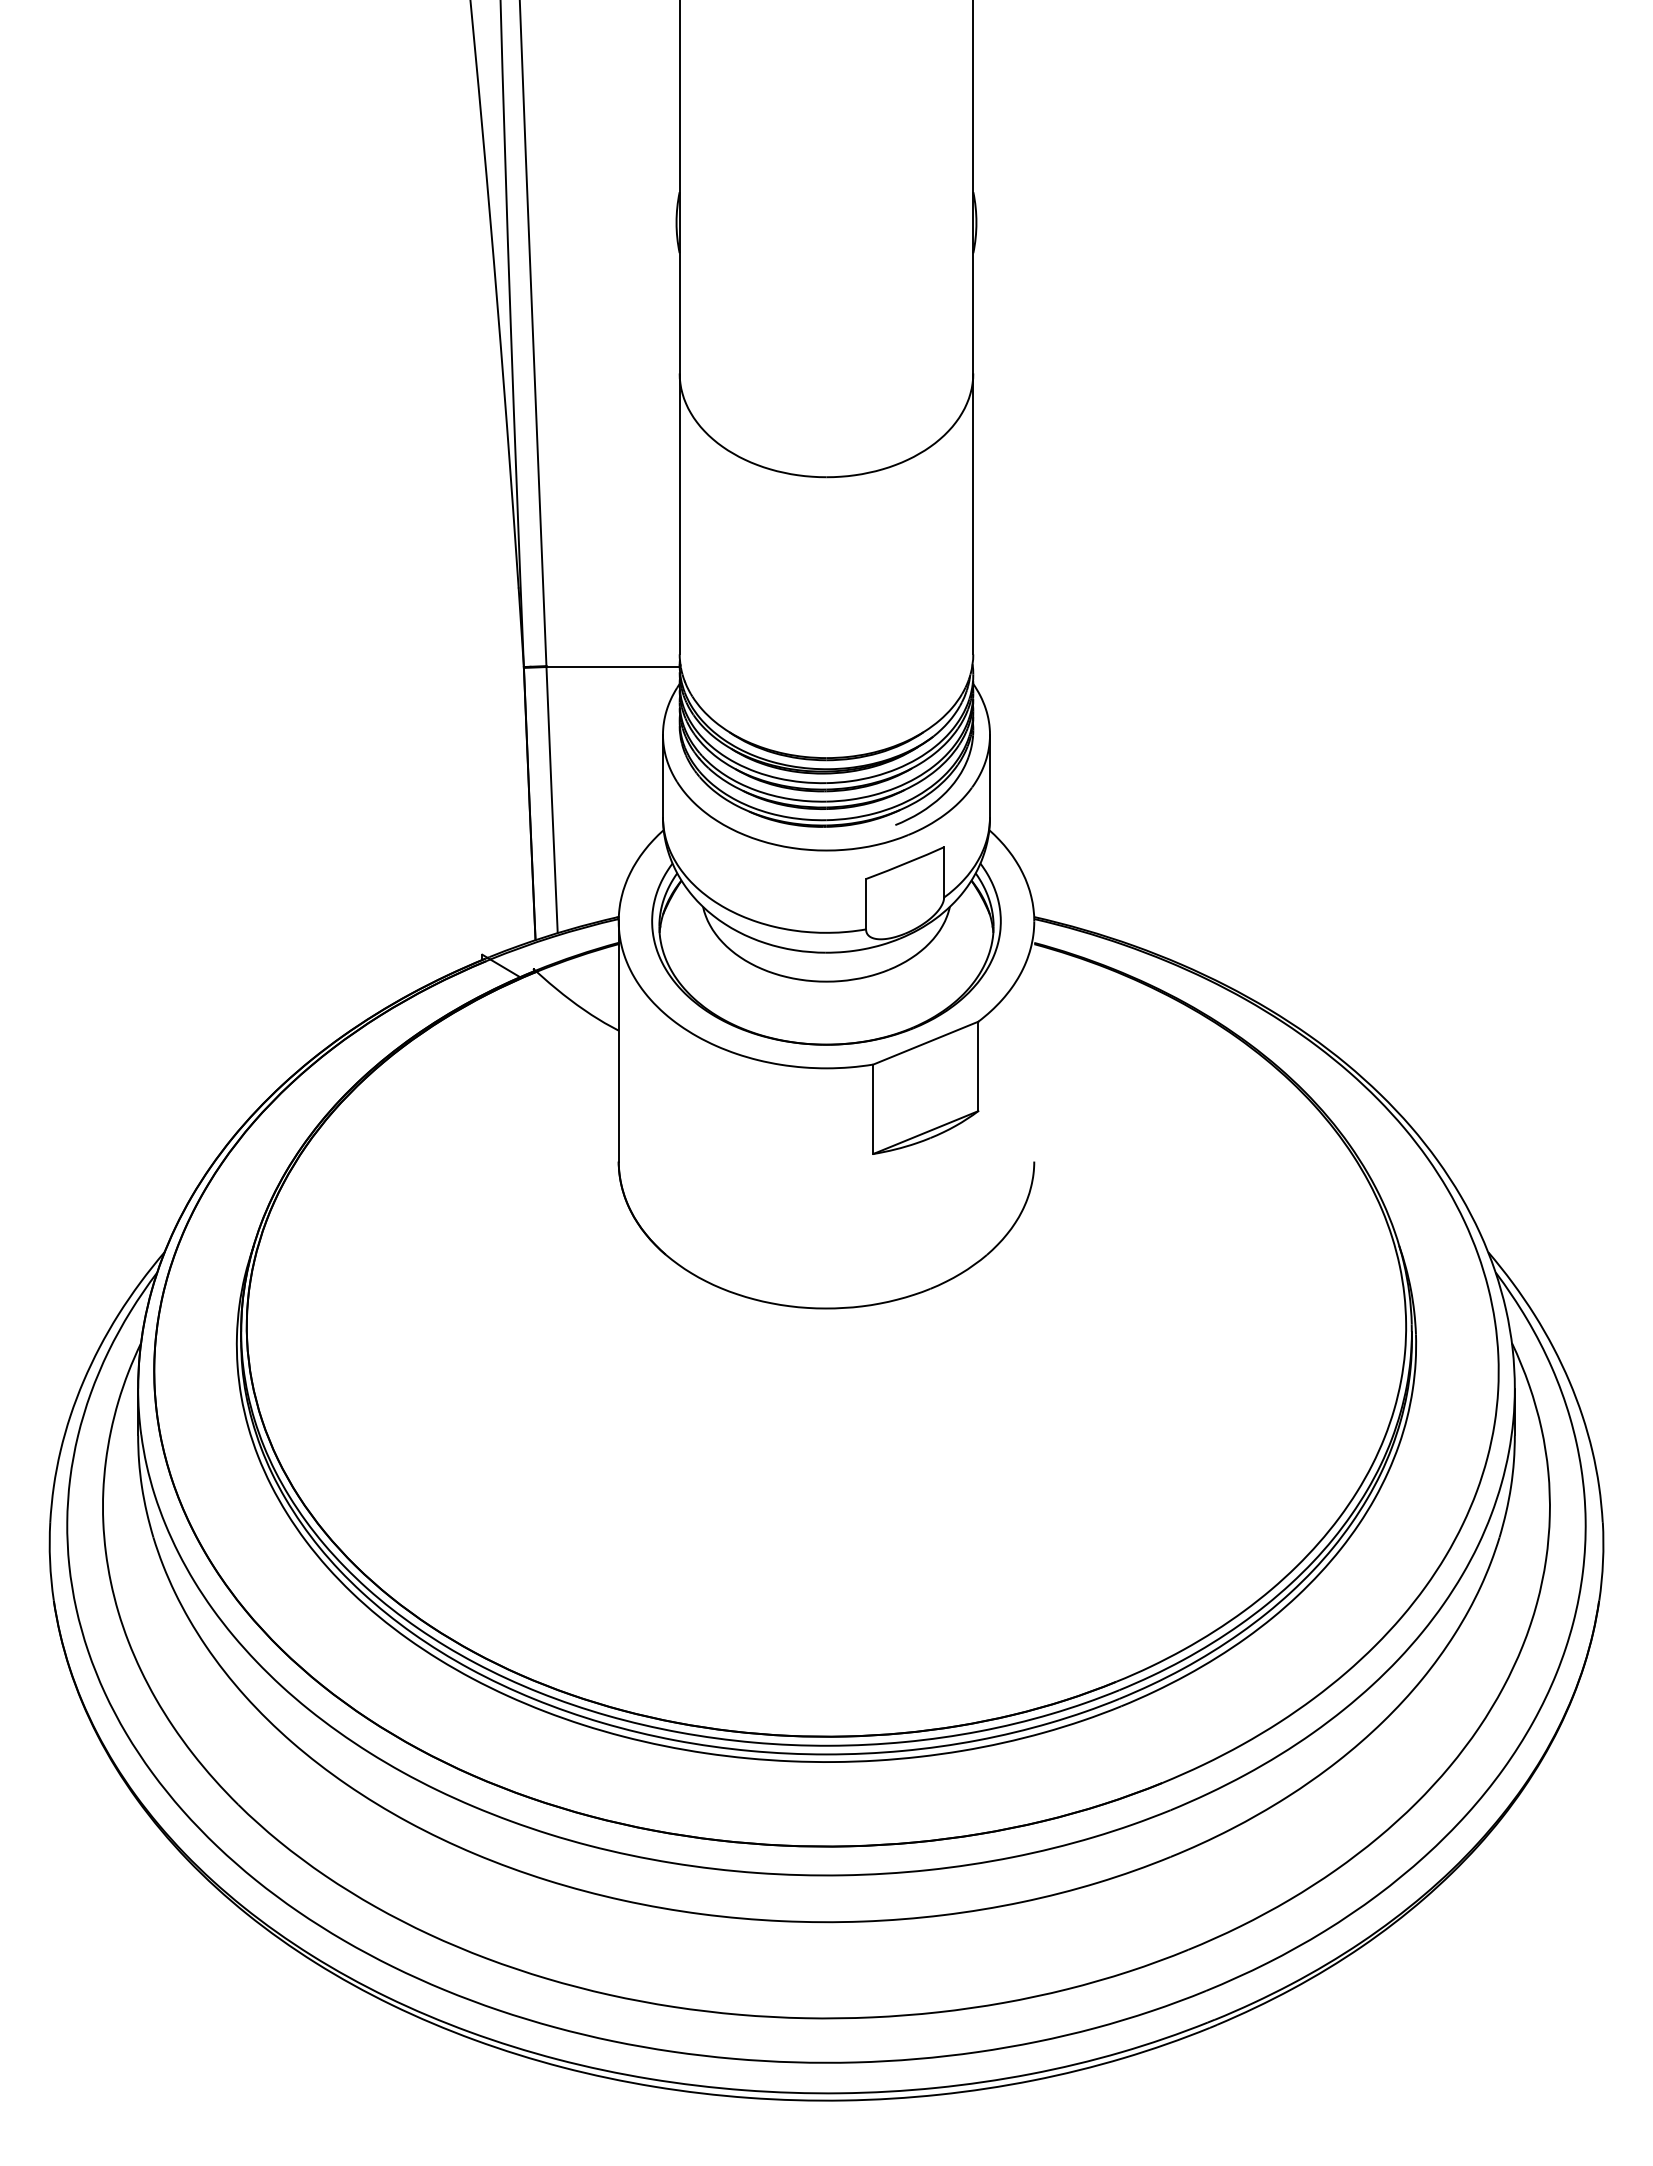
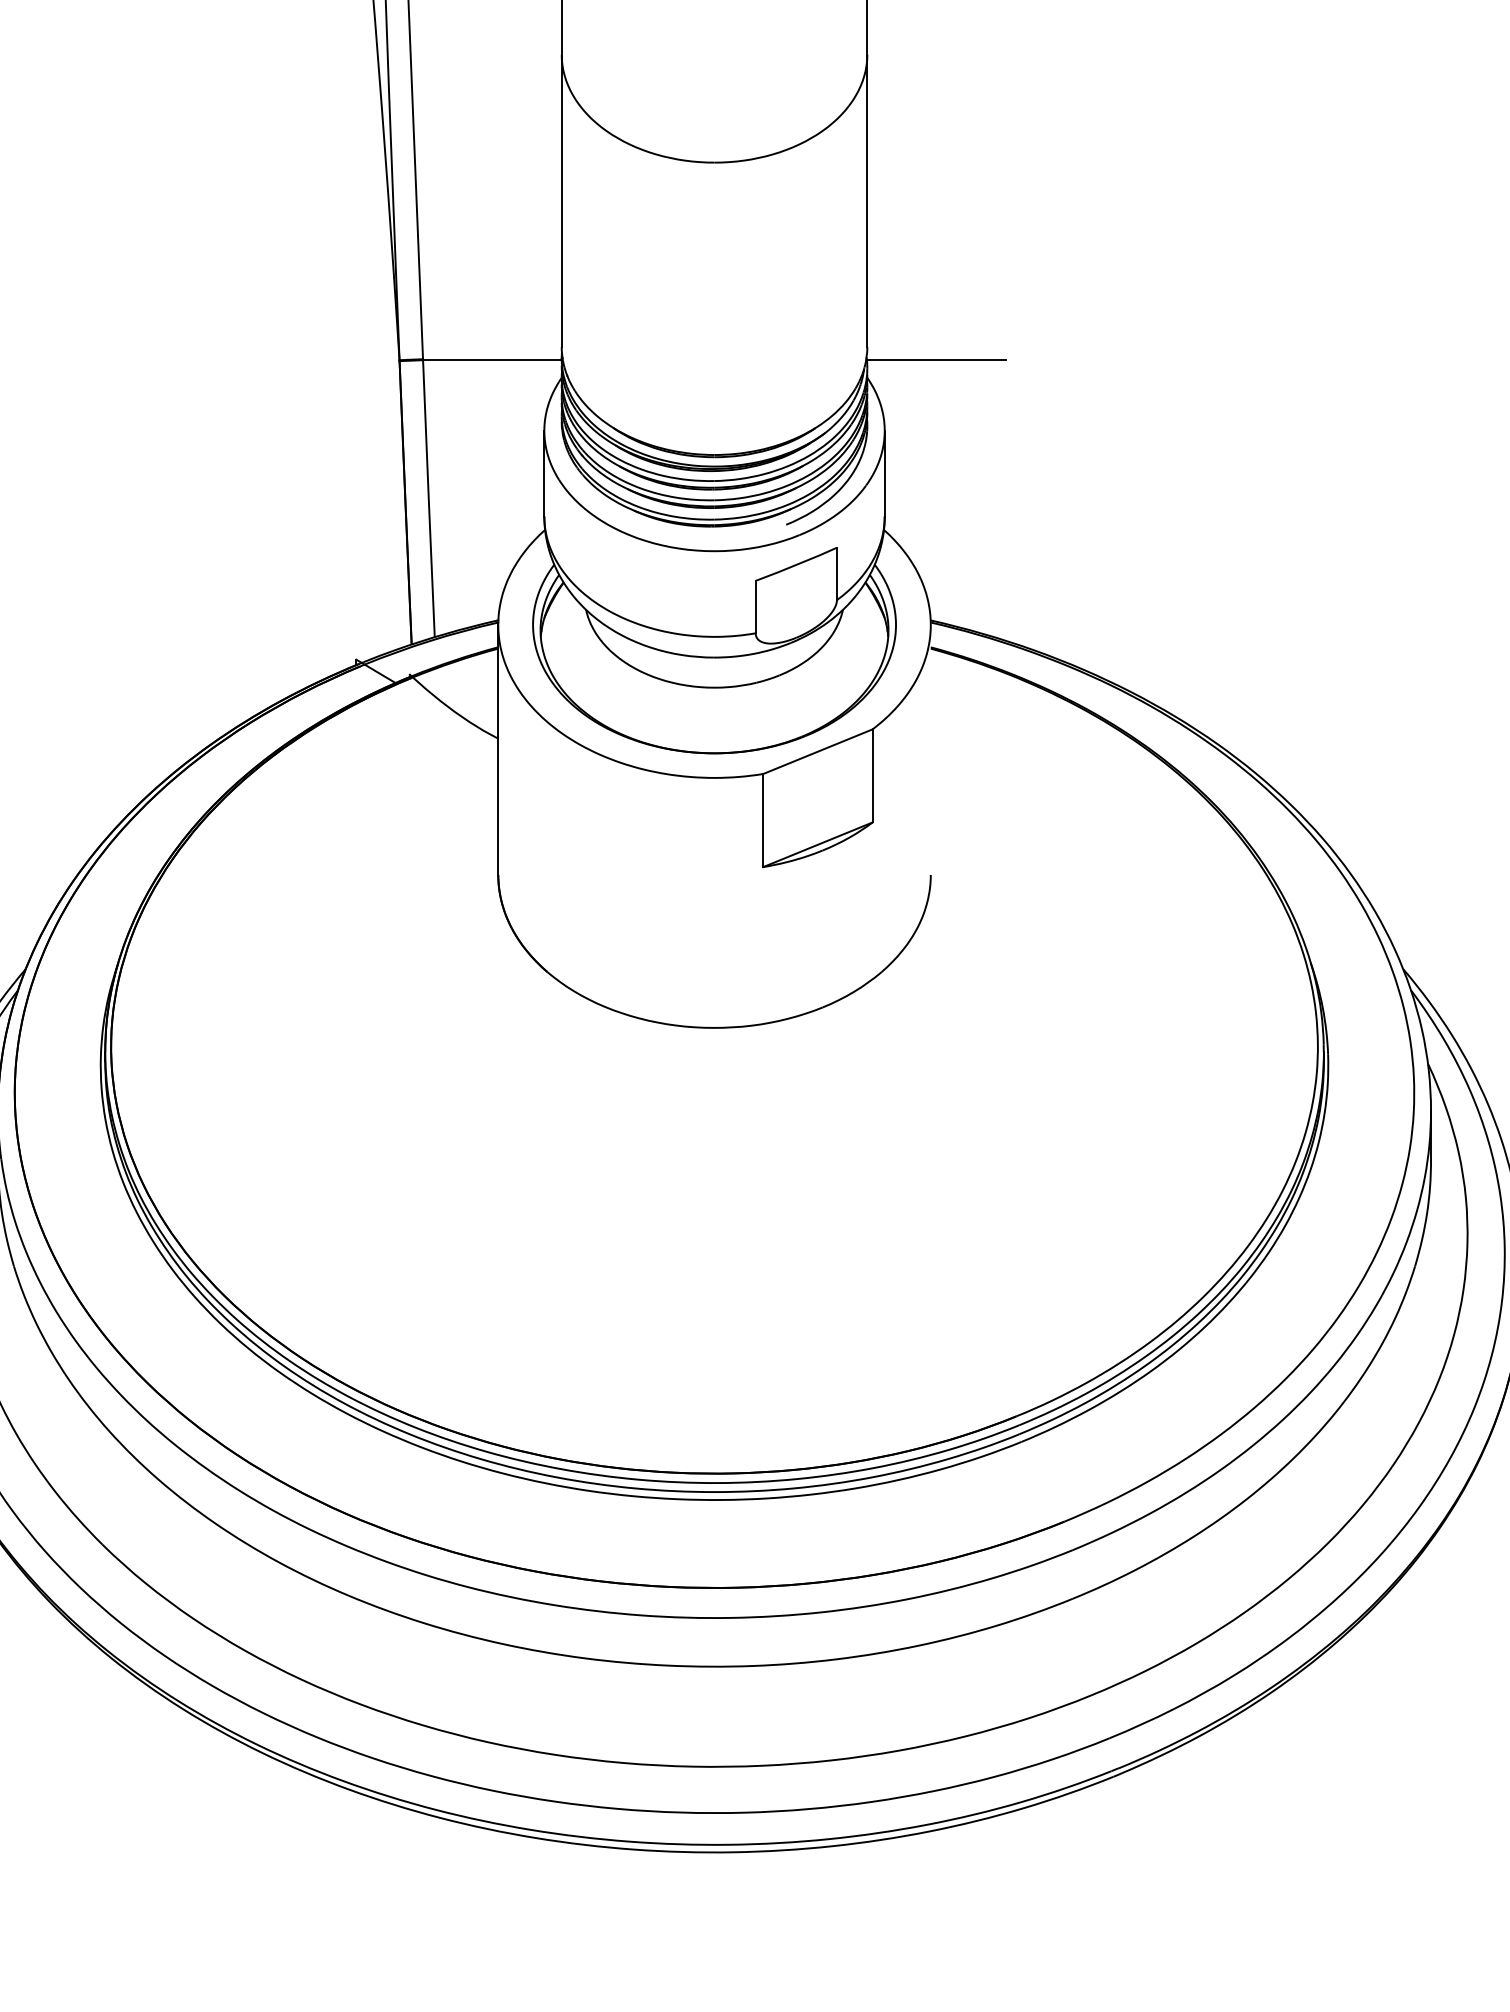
line: (1039, 667) -> (936, 360), added

